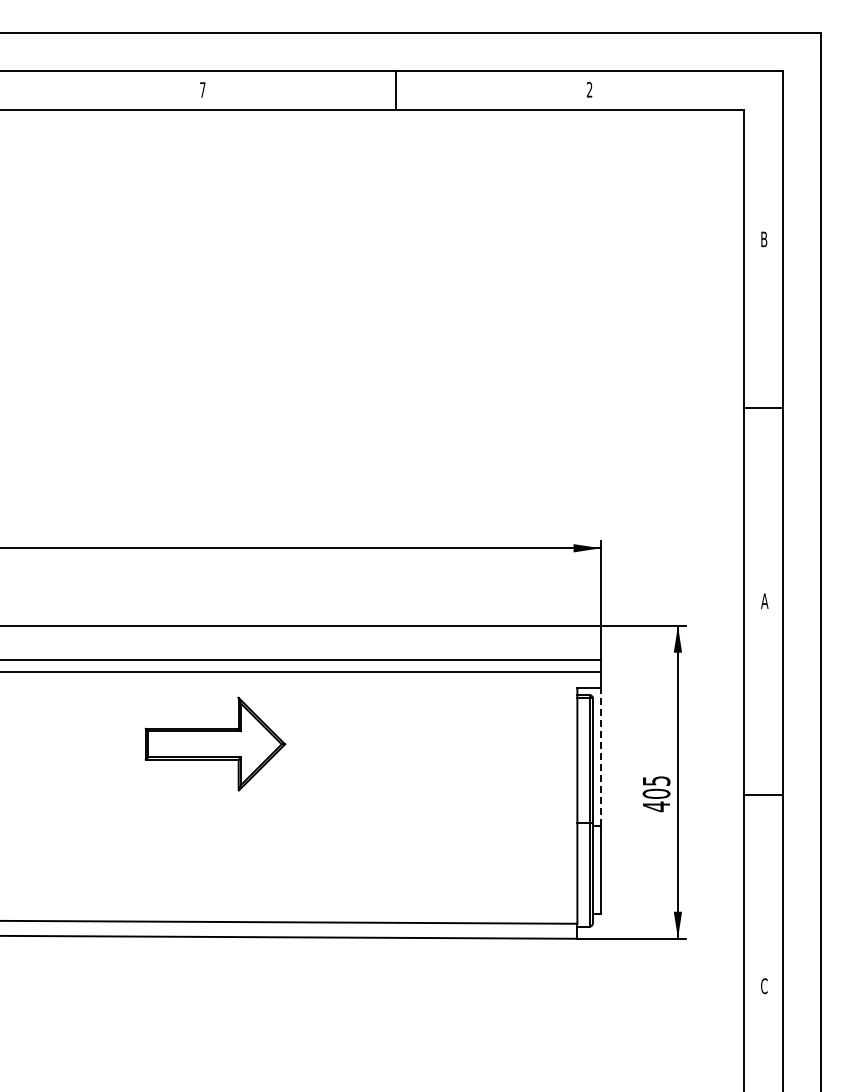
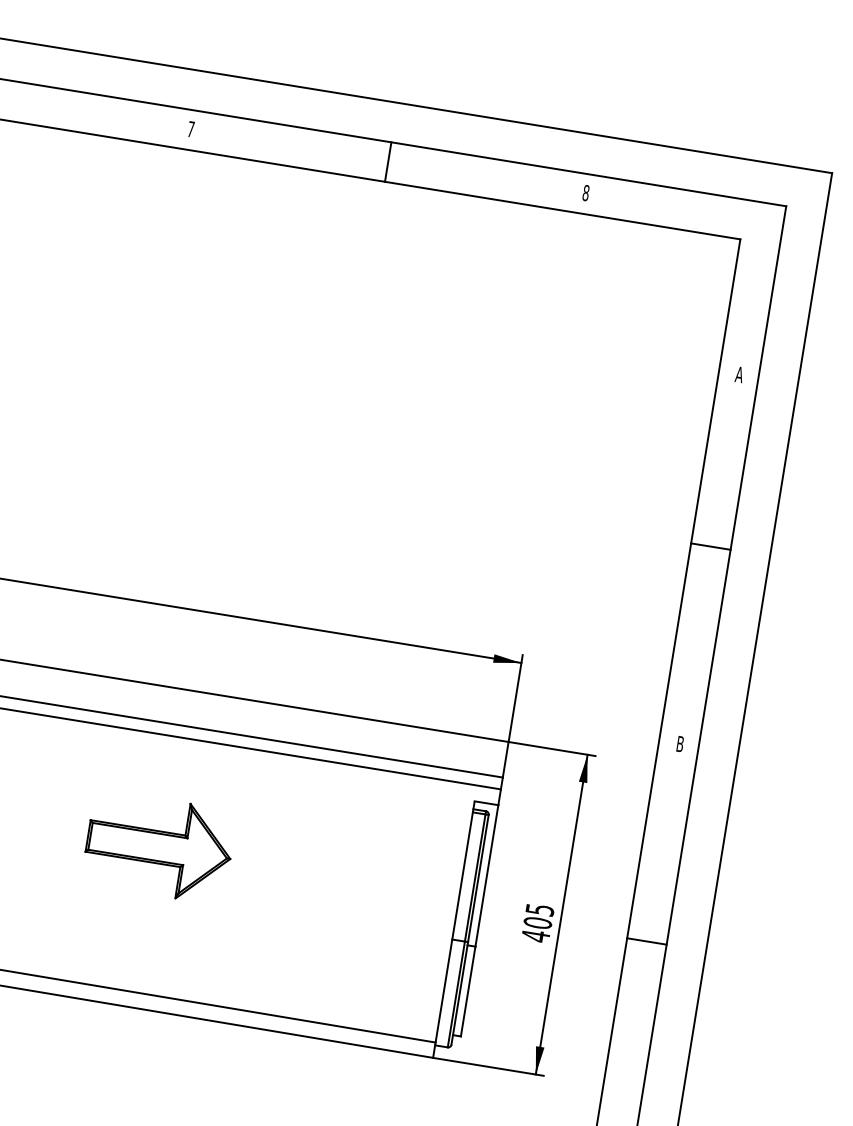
text: (589, 89) -> (585, 192), 2 -> 8
text: (763, 239) -> (738, 374), B -> A
text: (764, 600) -> (680, 743), A -> B
part: (215, 743) -> (159, 846), moved
line: (600, 756) -> (486, 875), dashed -> solid

